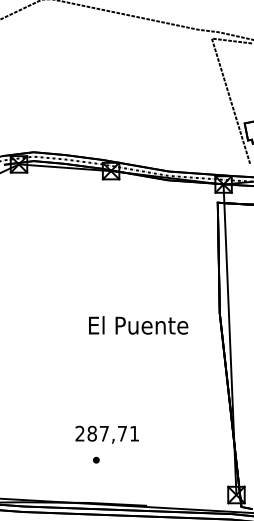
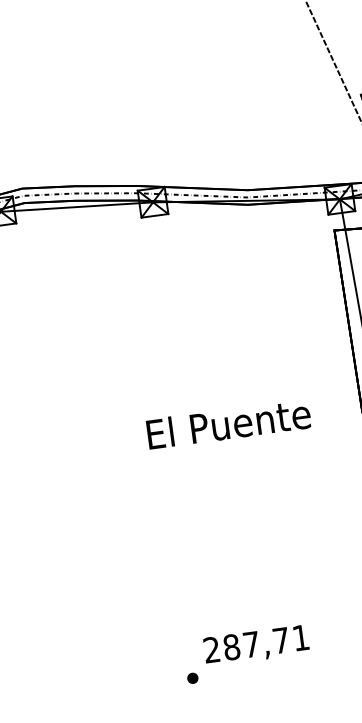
text: (138, 325) -> (228, 424), moved
text: (106, 434) -> (255, 645), moved

